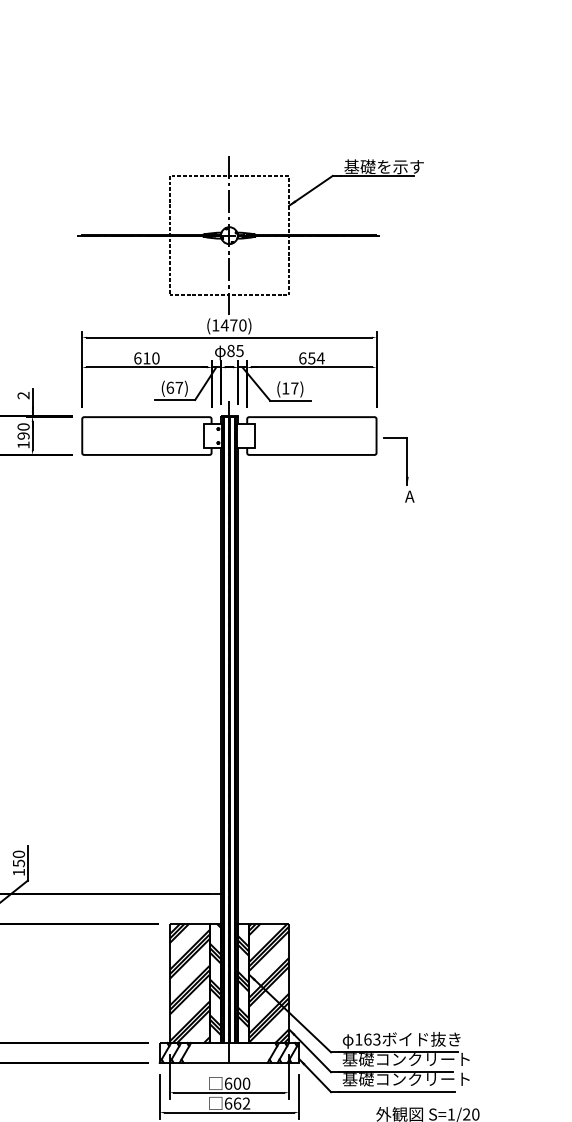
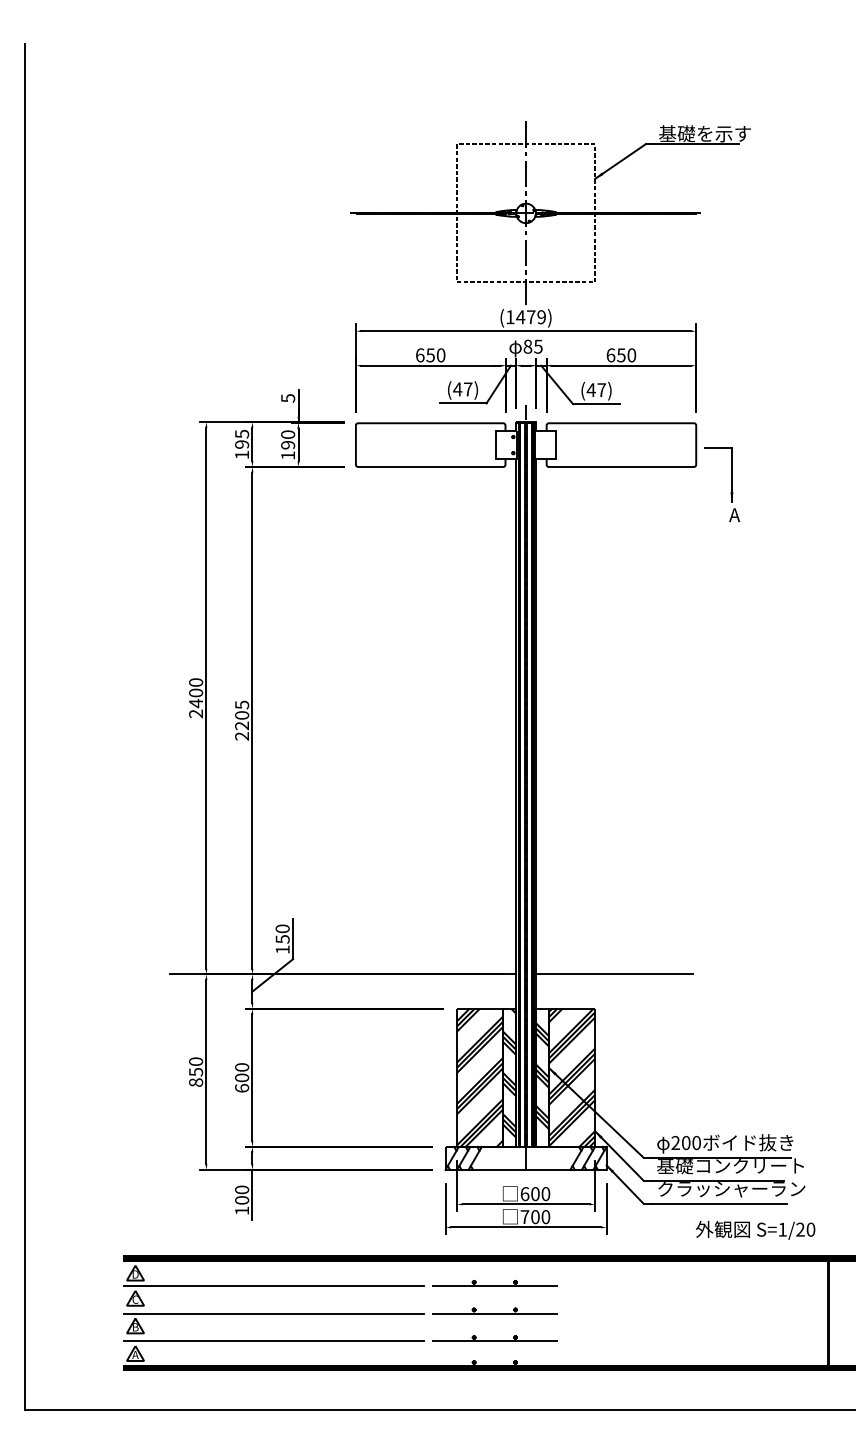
text: (242, 325) -> (541, 317), (1470) -> (1479)
text: (146, 358) -> (430, 355), 610 -> 650
text: (320, 358) -> (631, 355), 654 -> 650
text: (170, 387) -> (457, 389), (67) -> (47)
text: (285, 387) -> (590, 389), (17) -> (47)
text: (23, 395) -> (288, 398), 2 -> 5
line: (304, 893) -> (613, 974), added
text: (367, 1039) -> (685, 1142), 163 -> 200
text: (407, 1079) -> (731, 1189), 基礎コンクリート -> クラッシャーラン
text: (237, 1103) -> (535, 1217), 662 -> 700

